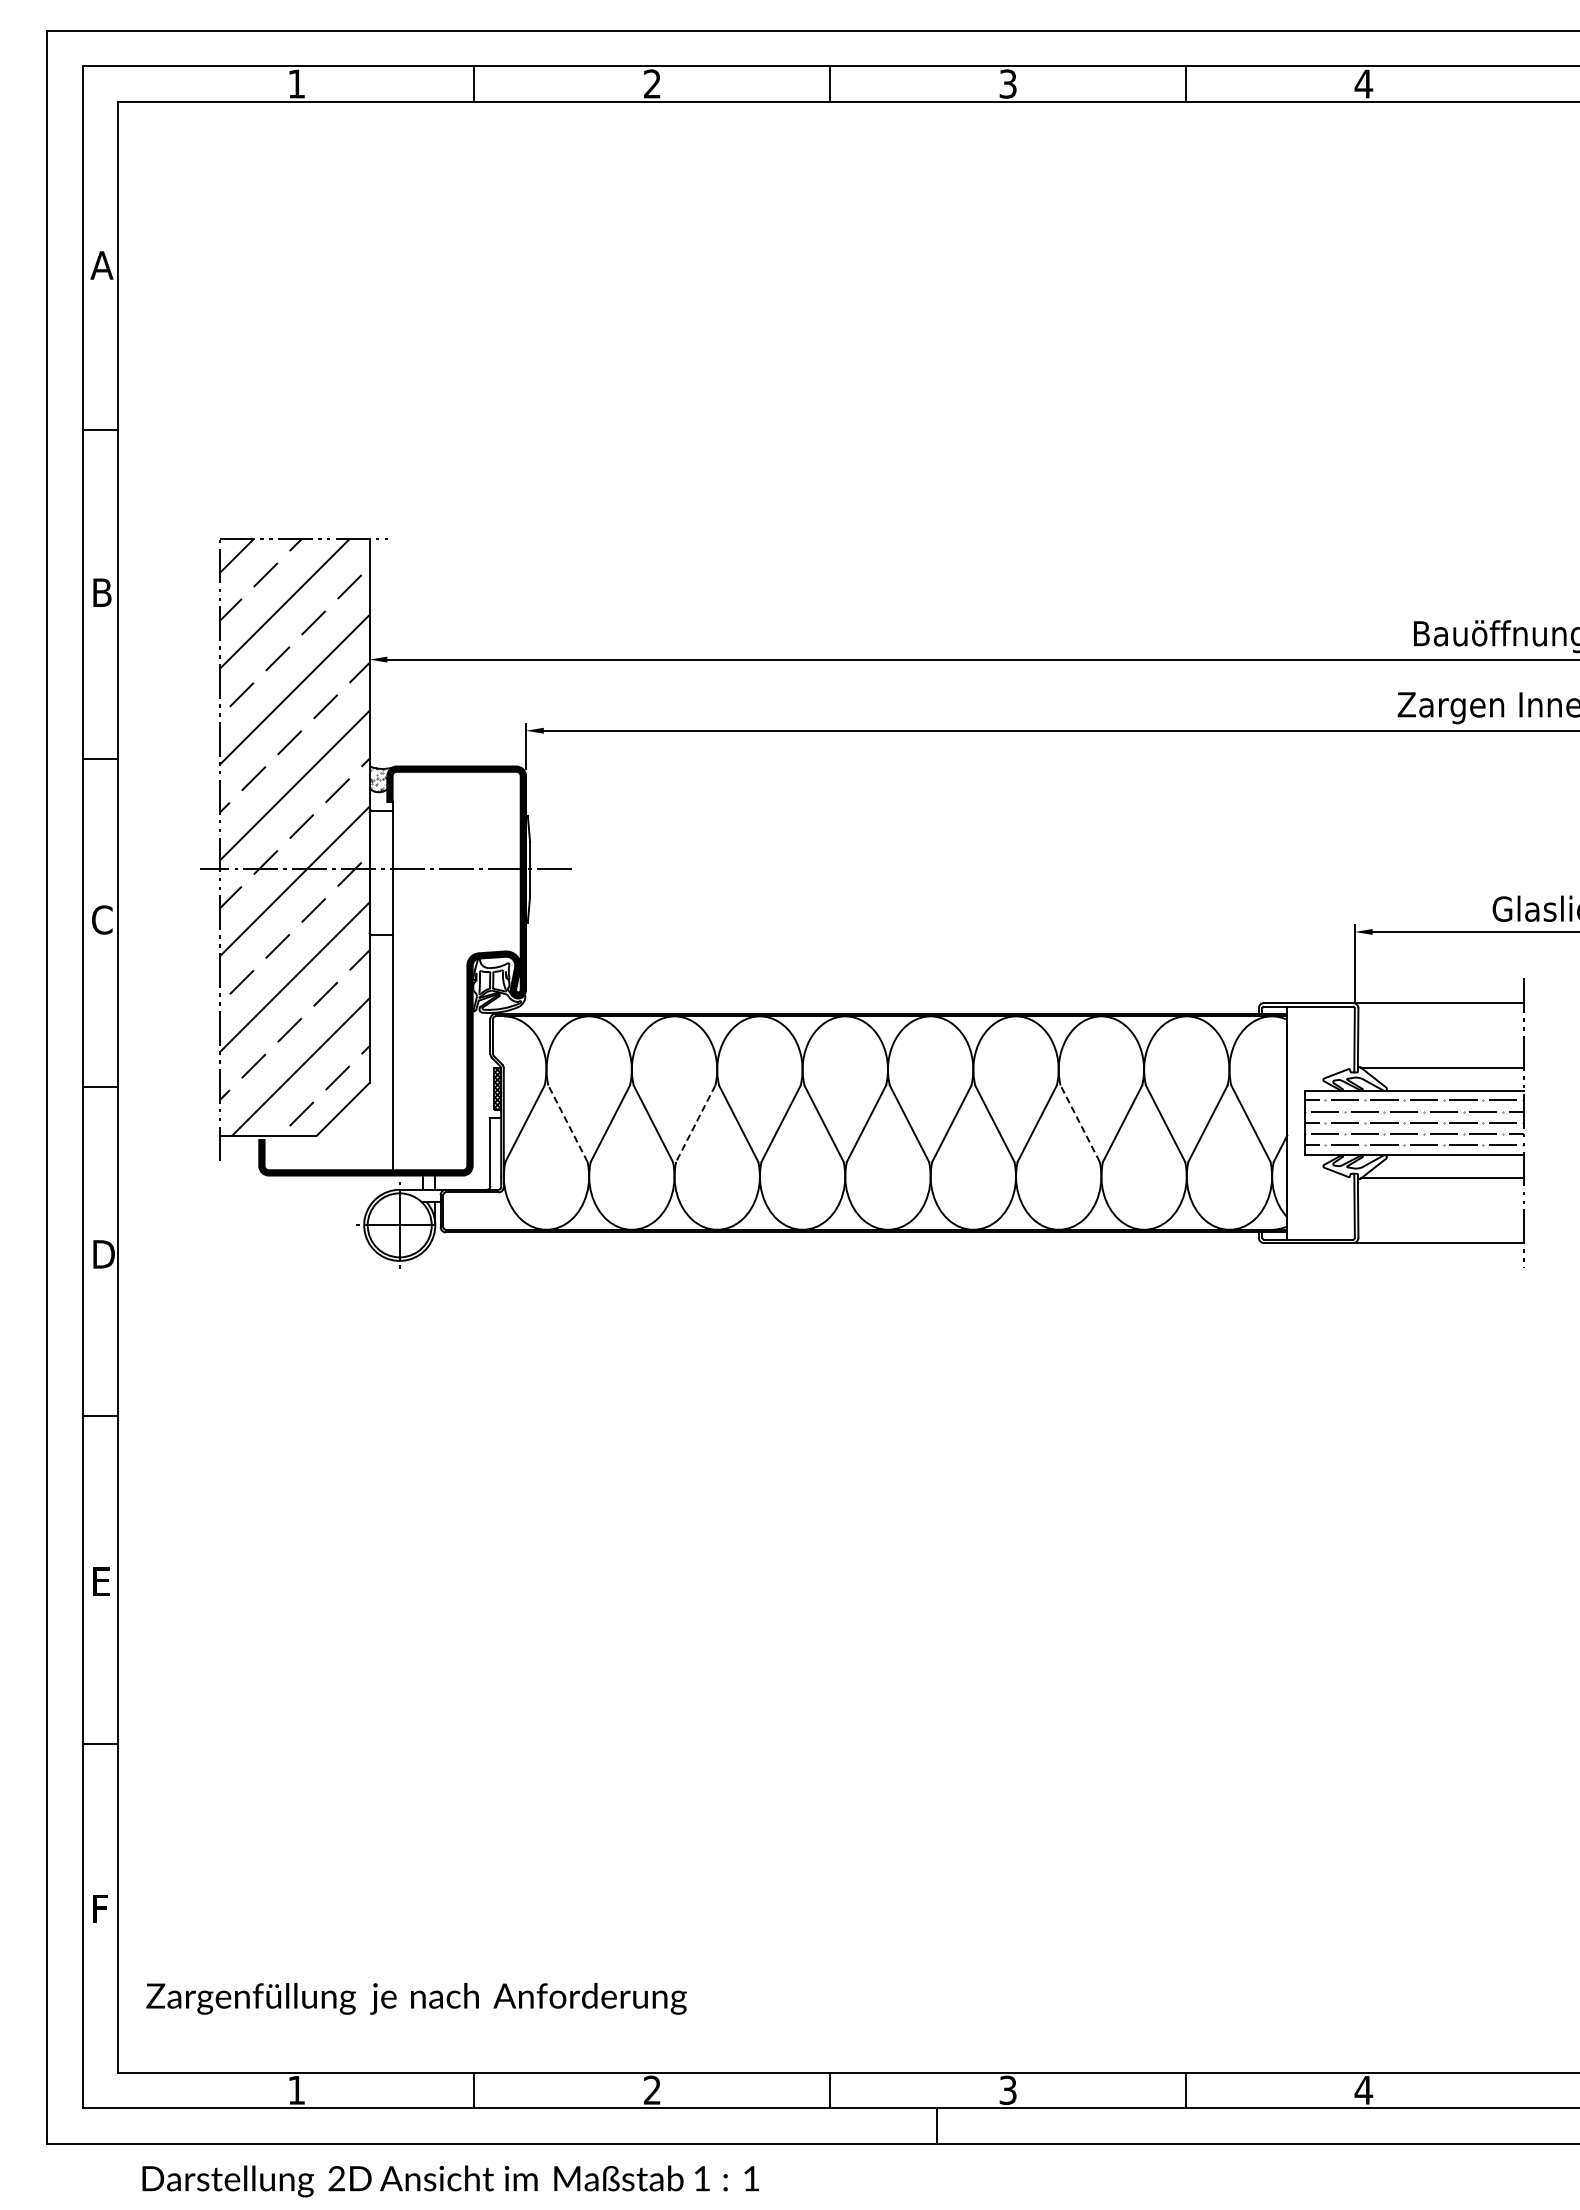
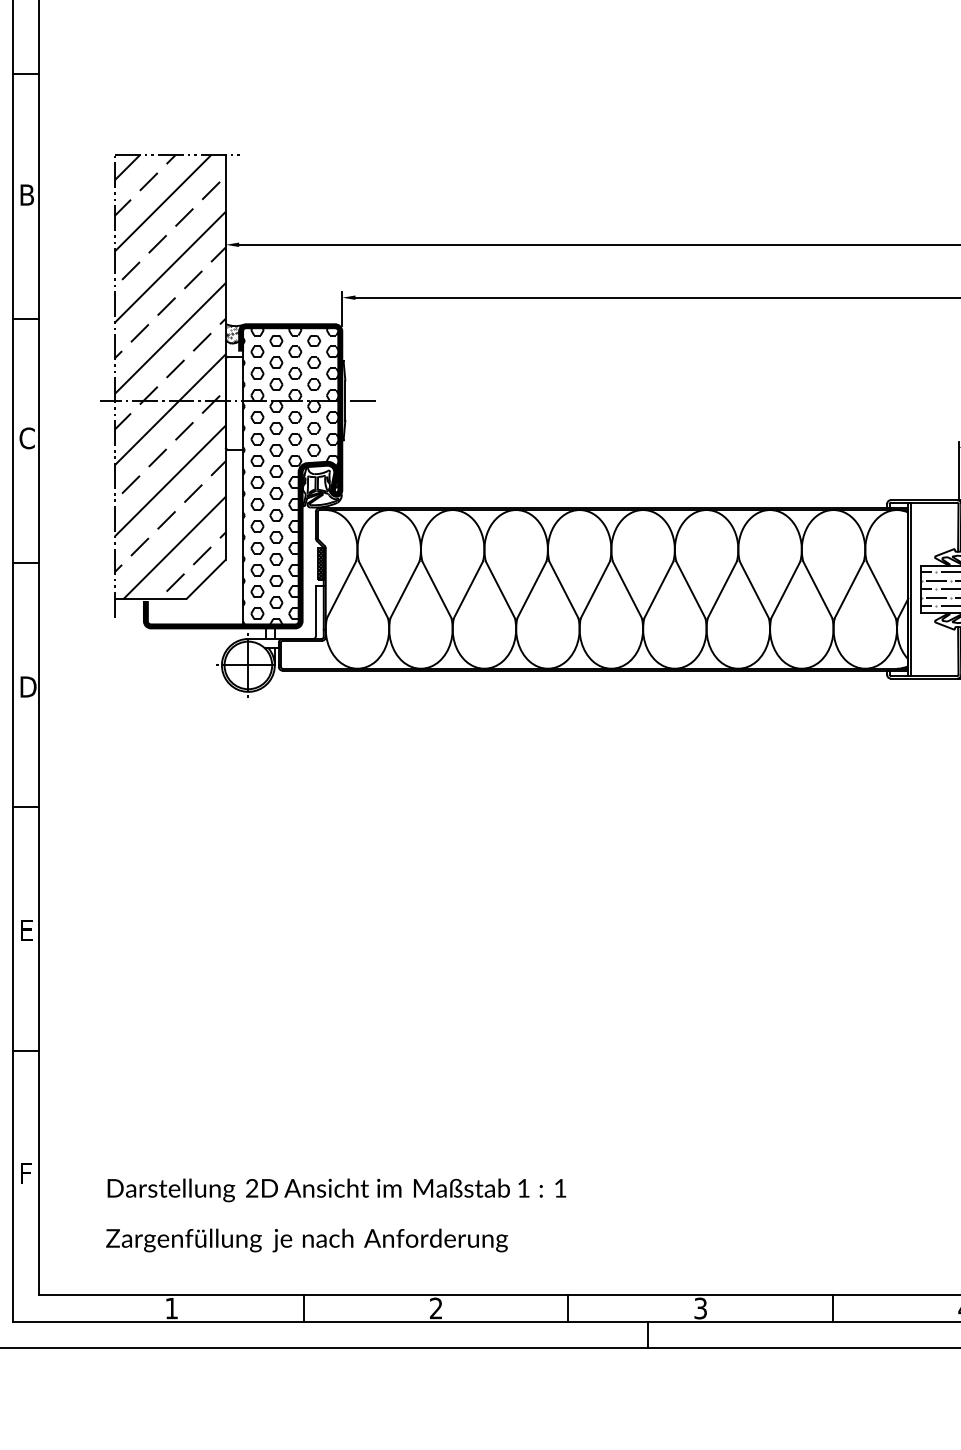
hatch: (456, 970) -> (290, 475), added
line: (1290, 1122) -> (910, 588), added
line: (567, 1123) -> (373, 589), dashed -> solid
line: (695, 1123) -> (468, 589), dashed -> solid
line: (1080, 1123) -> (754, 589), dashed -> solid
text: (416, 1998) -> (306, 1240), moved
text: (450, 2181) -> (336, 1190), moved

